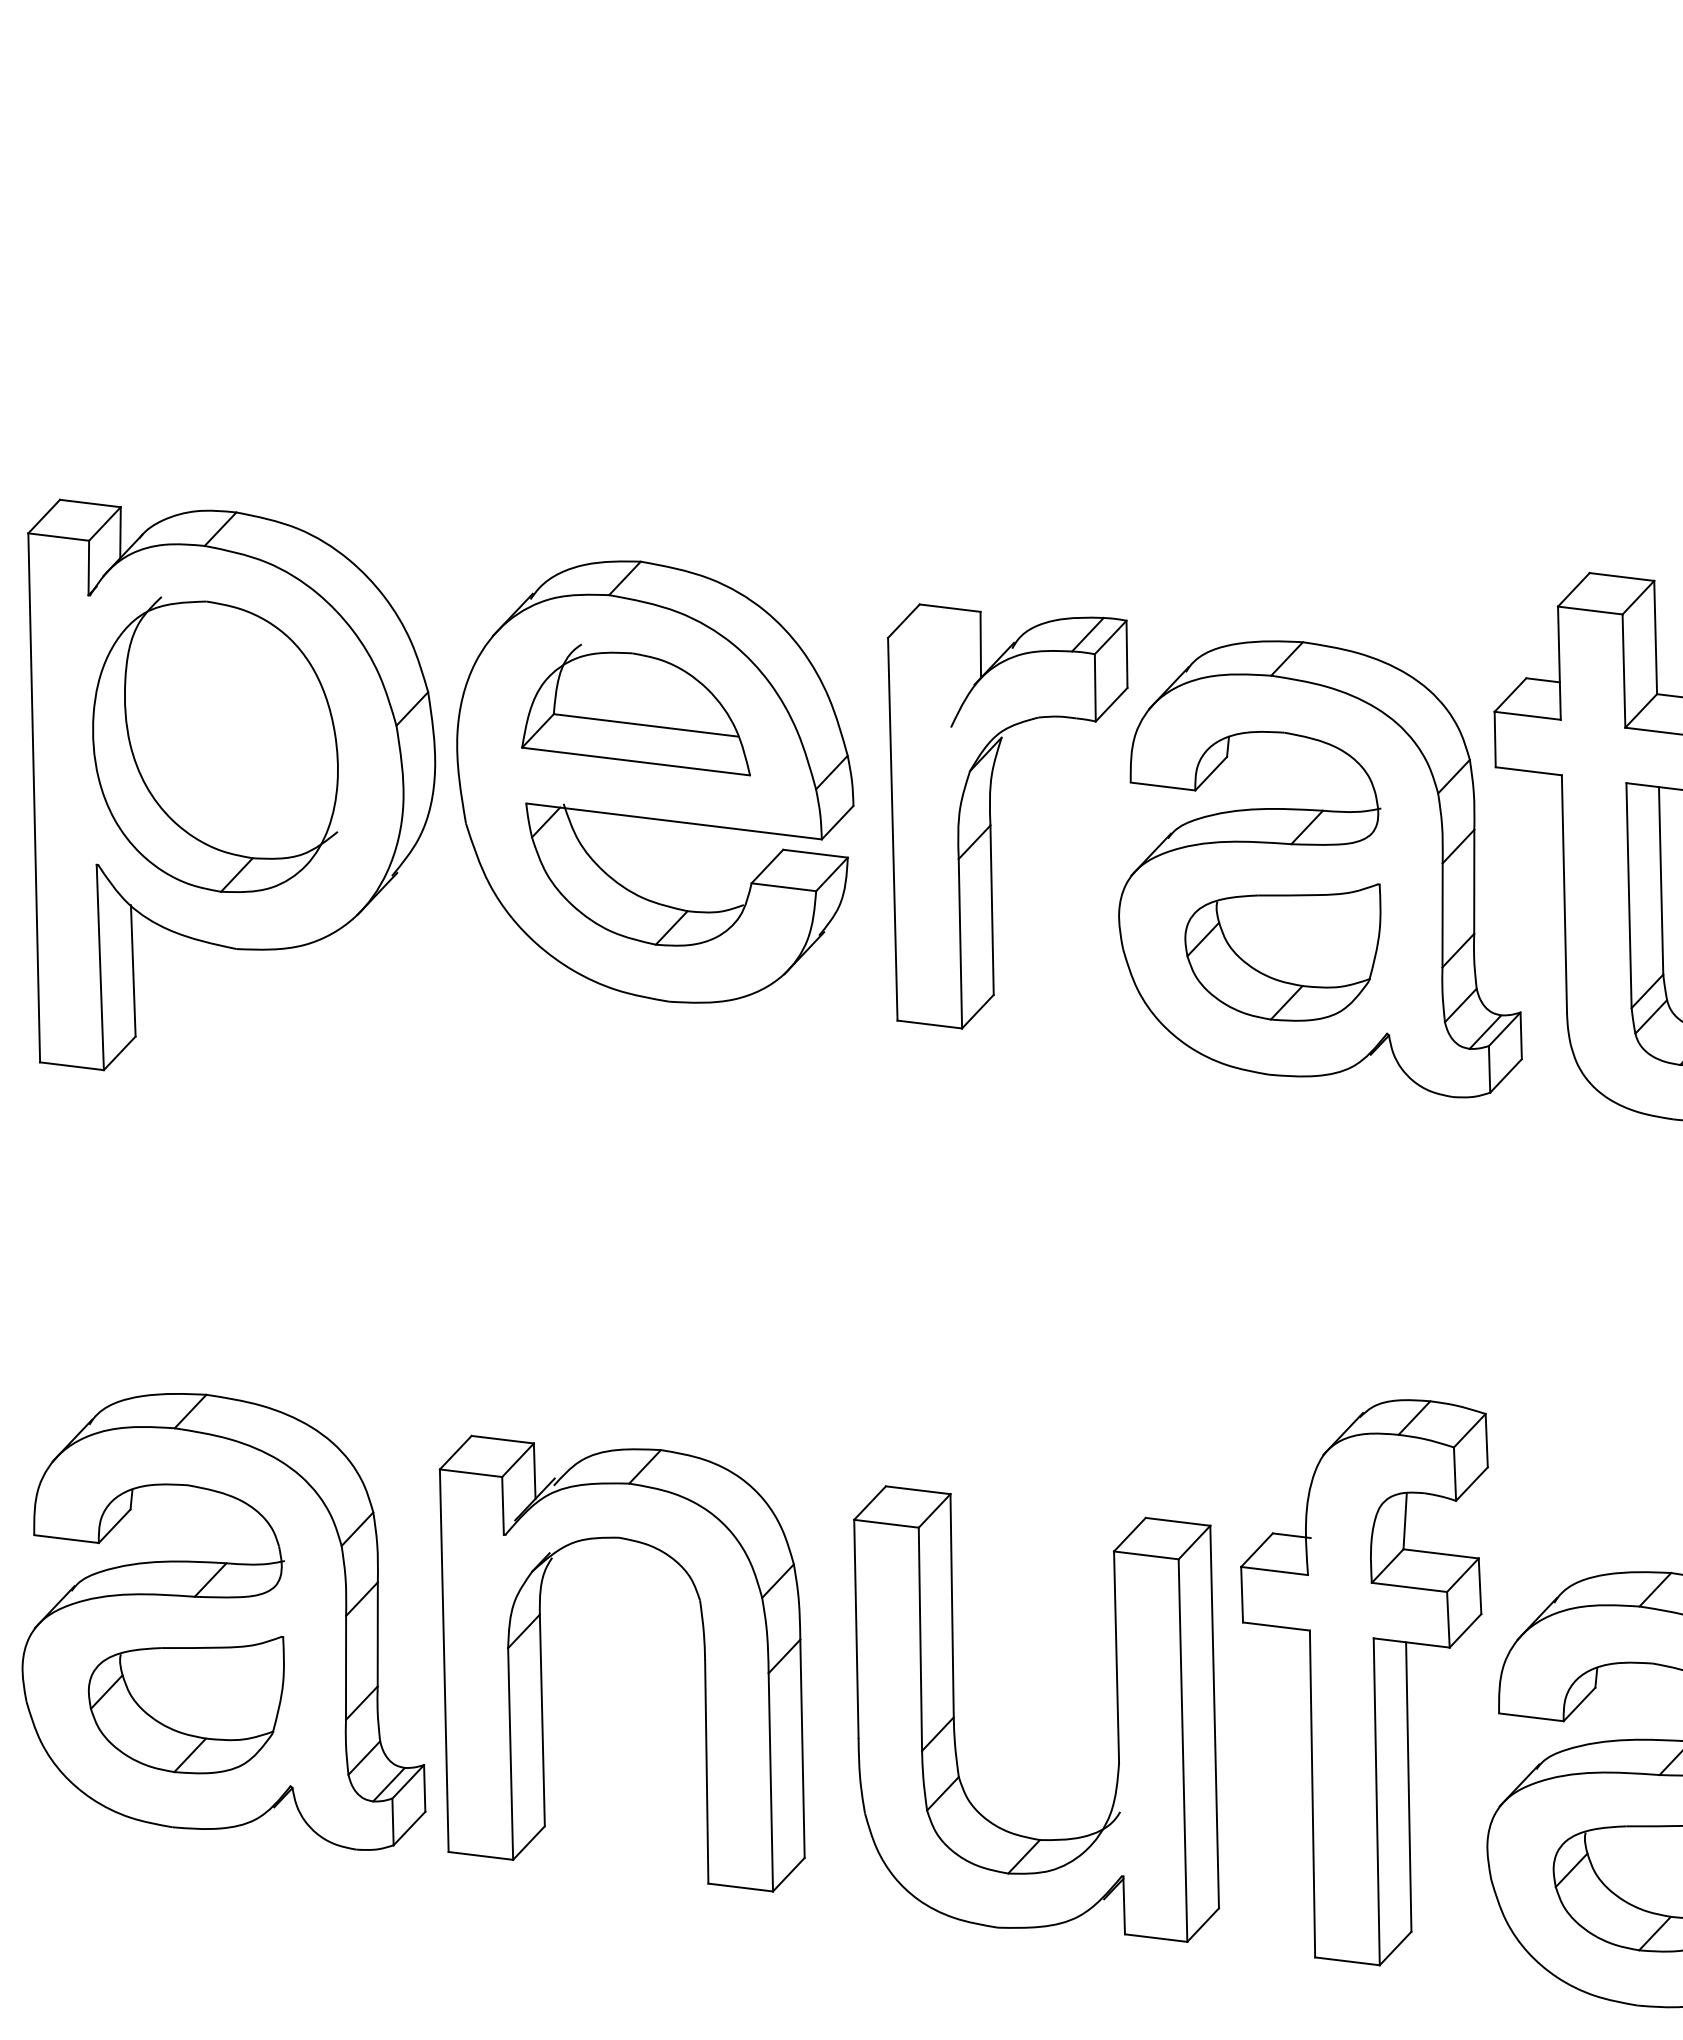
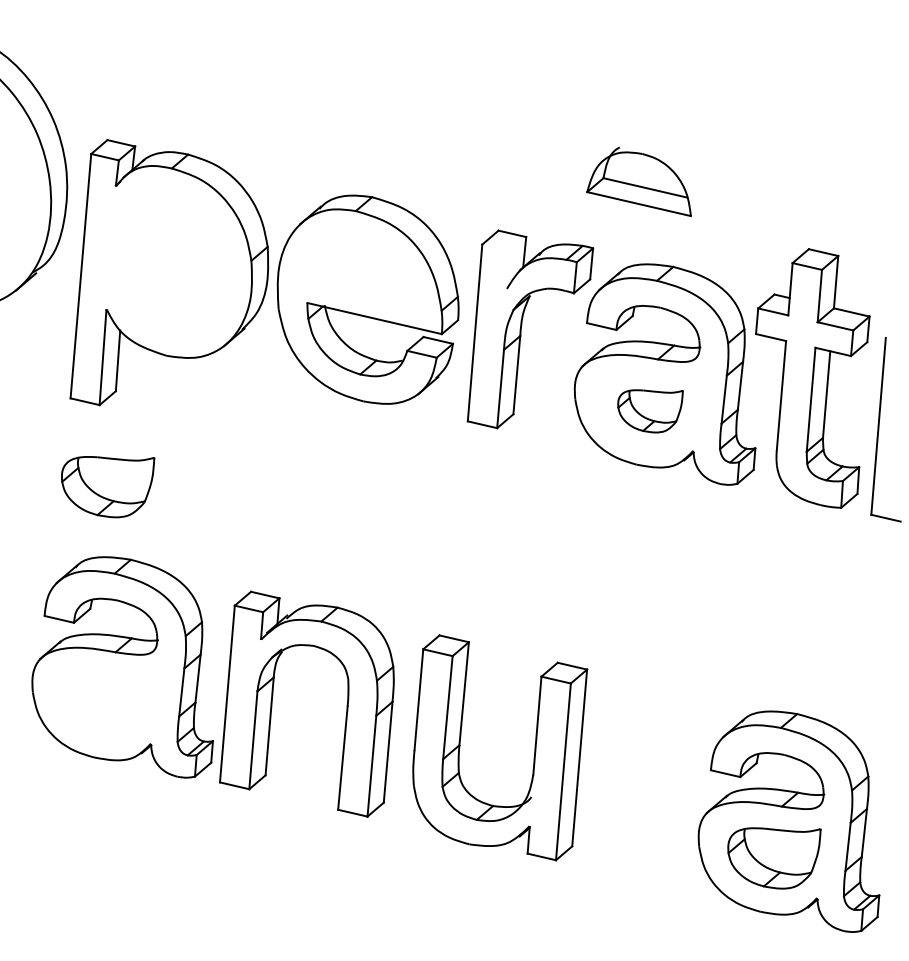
part: (629, 713) -> (638, 181), moved
part: (213, 742) -> (166, 259), removed
part: (1287, 957) -> (650, 411), size x0.7
part: (1382, 1682) -> (658, 750), removed
part: (191, 1710) -> (108, 487), moved

